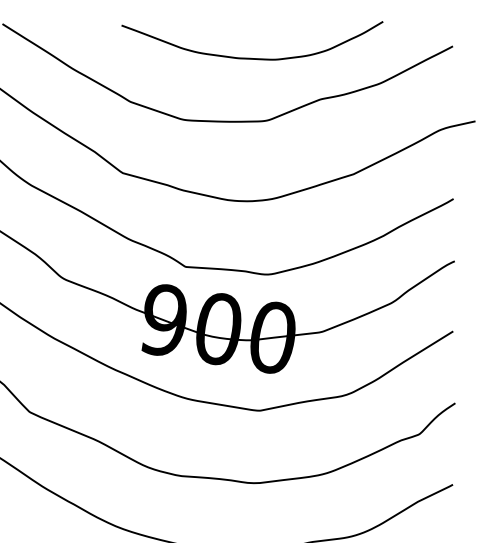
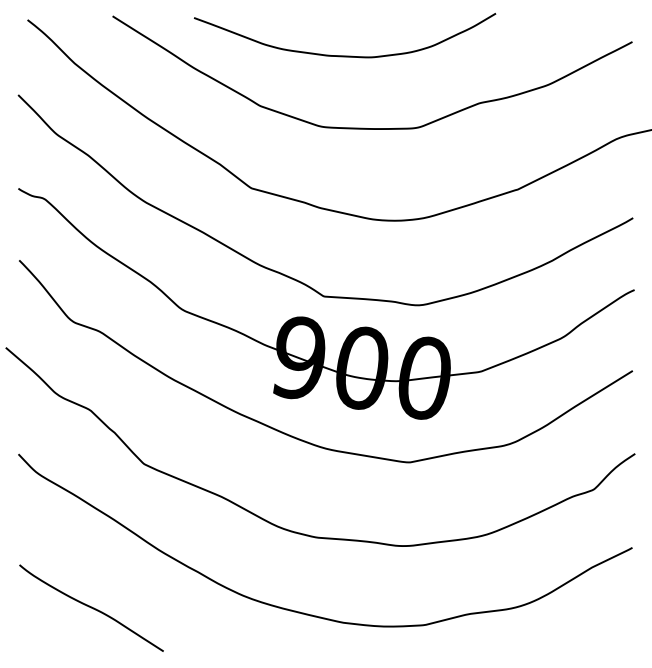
curve: (252, 58) -> (345, 55), moved

